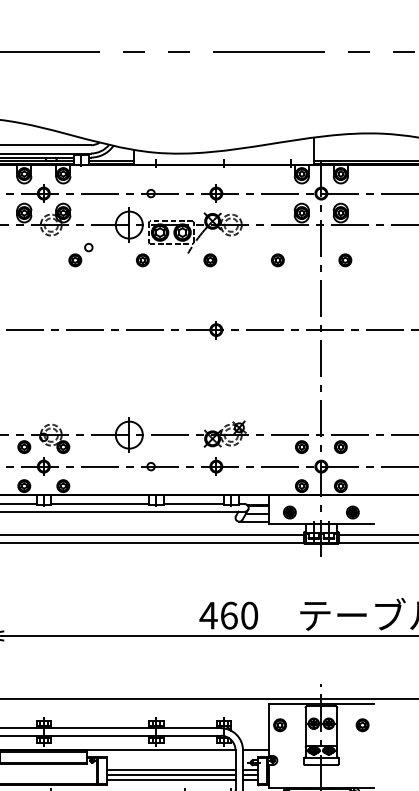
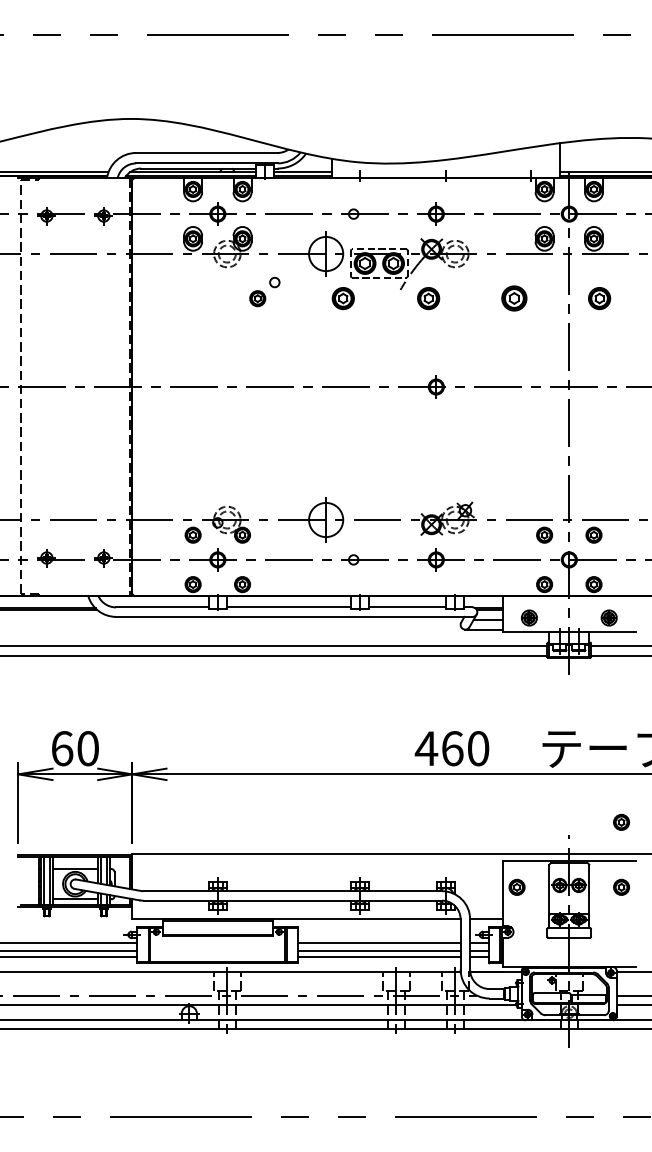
part: (142, 260) -> (342, 298), size x1.4
part: (210, 260) -> (428, 298), size x1.4
part: (277, 260) -> (513, 298), size x1.6
part: (345, 260) -> (599, 298), size x1.4
part: (362, 673) -> (621, 821), added

